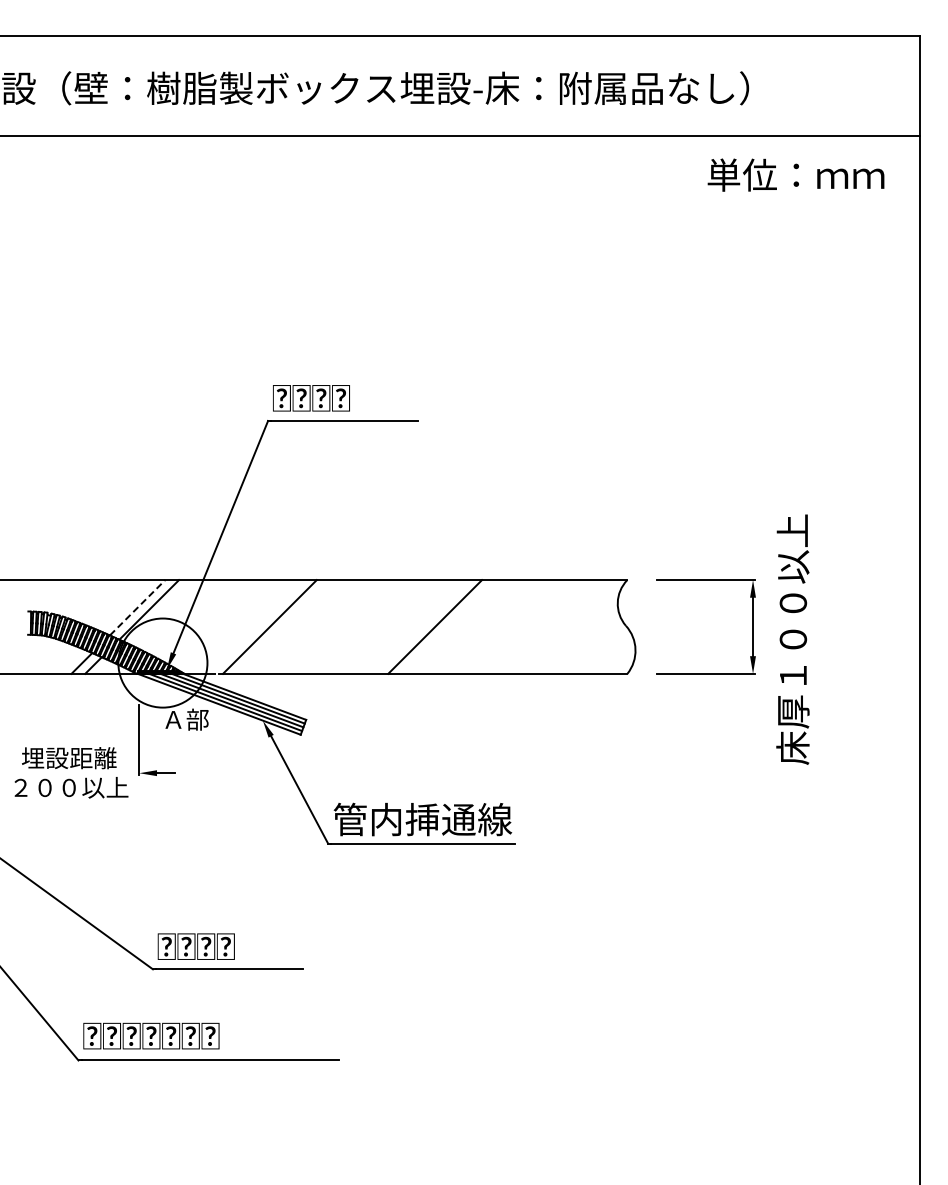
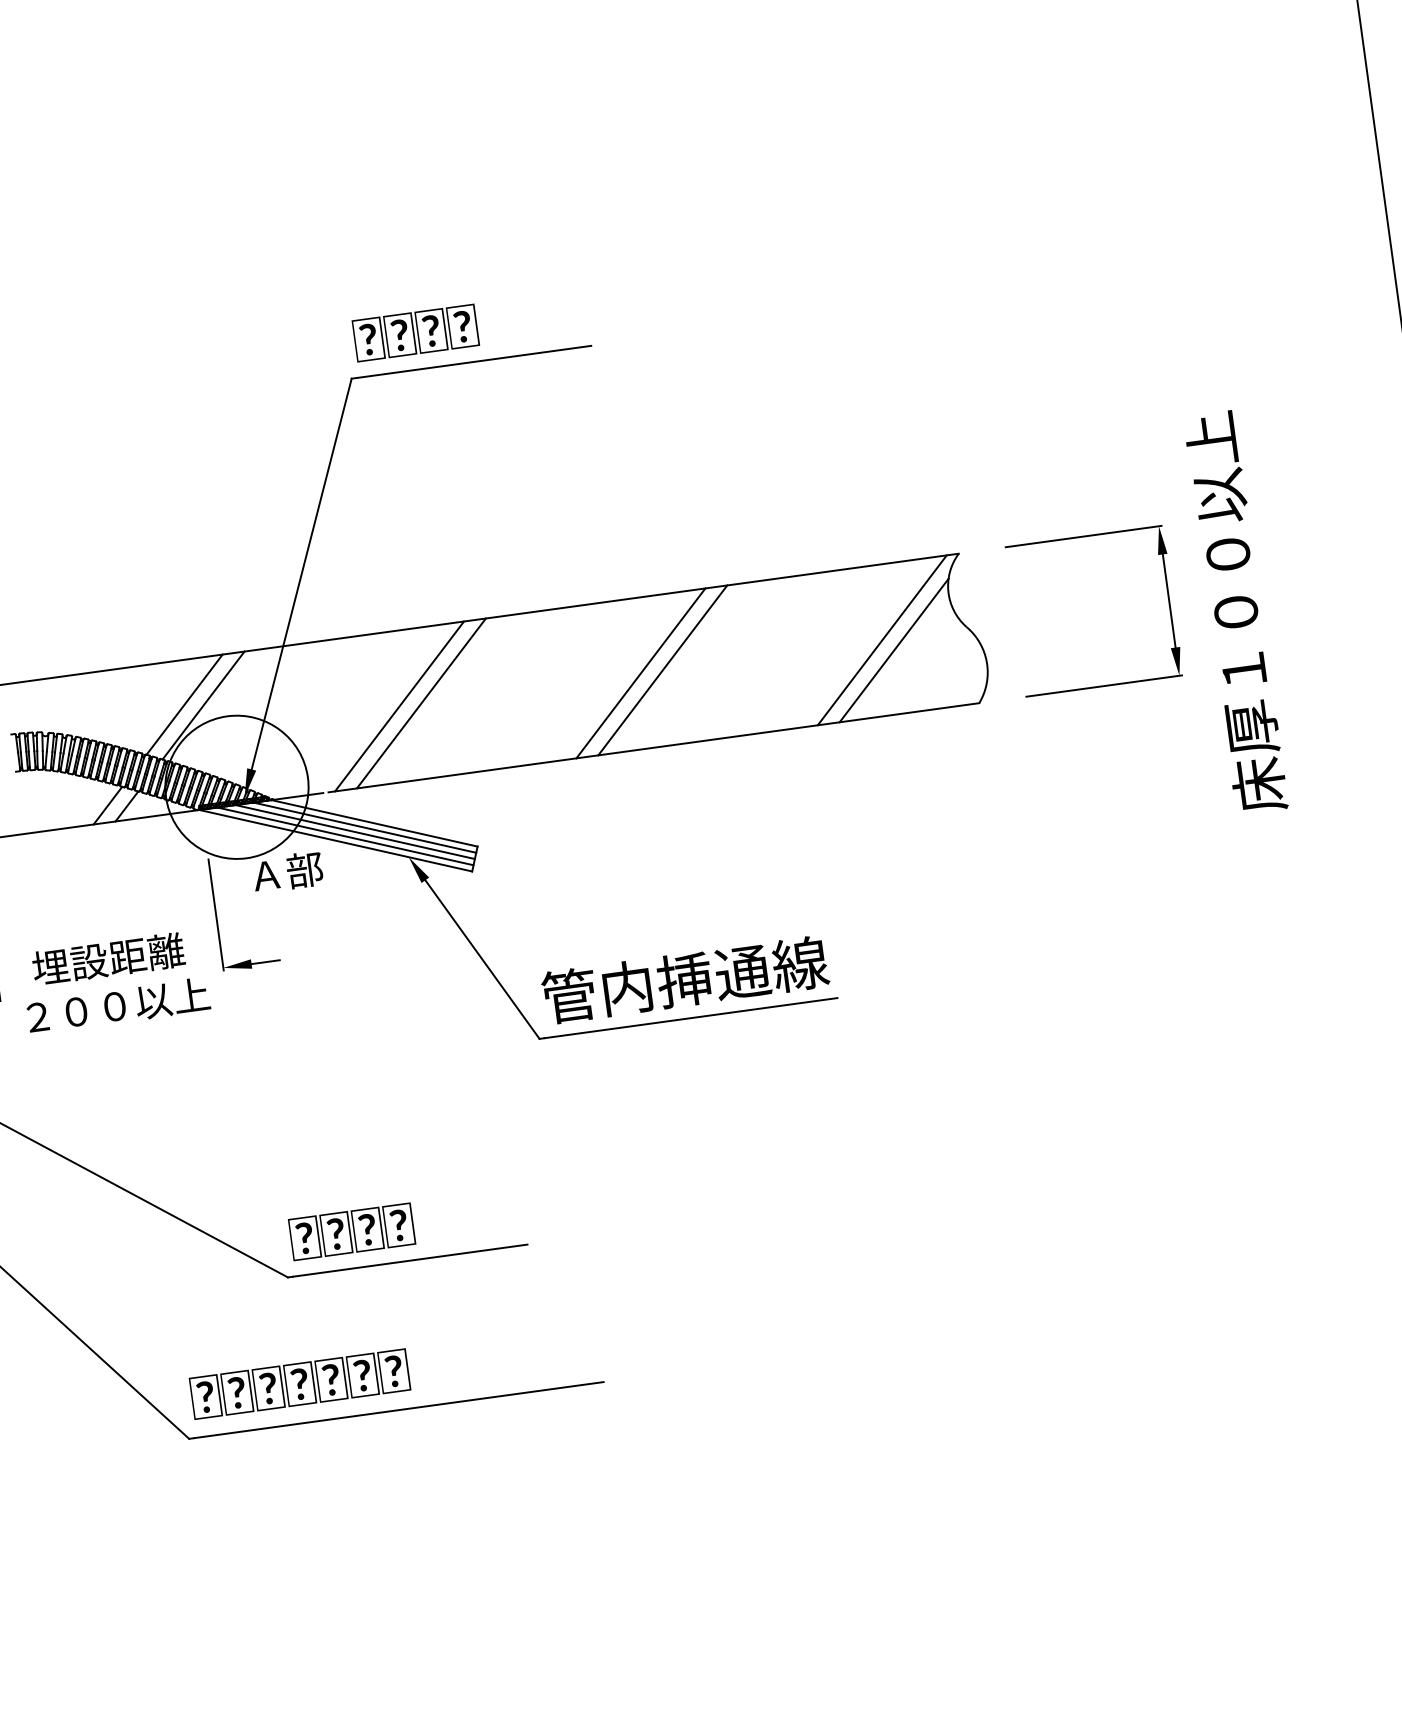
line: (138, 607) -> (185, 704), dashed -> solid
line: (283, 626) -> (421, 702), added
line: (421, 626) -> (640, 672), added
line: (572, 626) -> (881, 639), added
line: (578, 633) -> (892, 649), added

